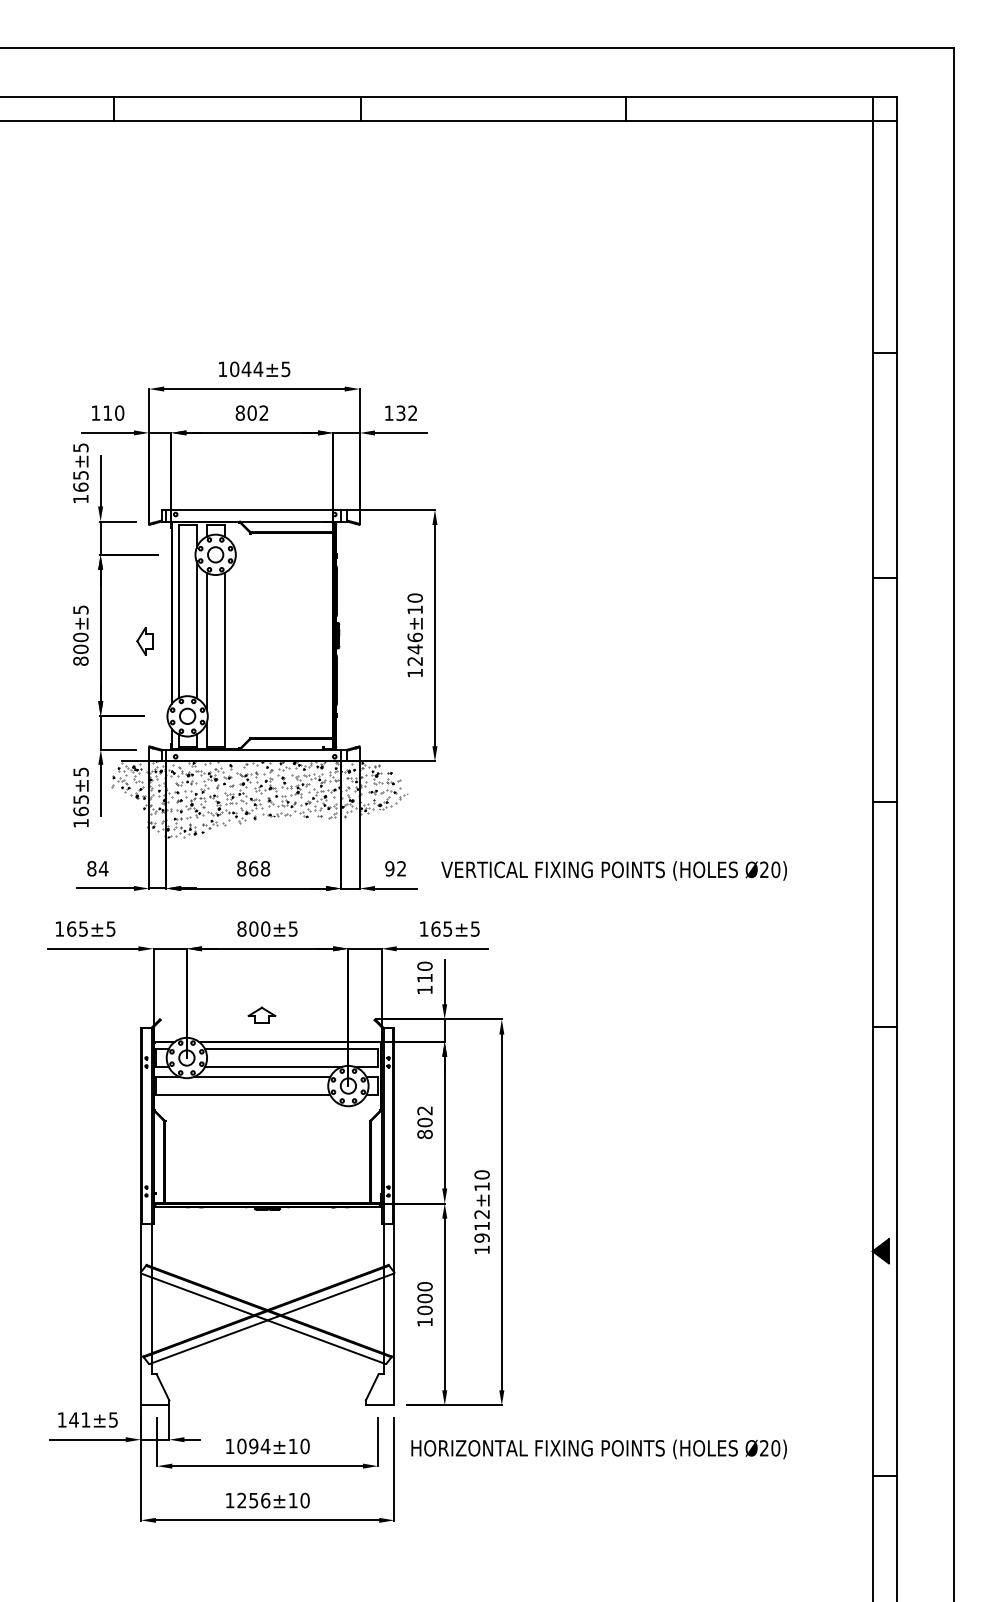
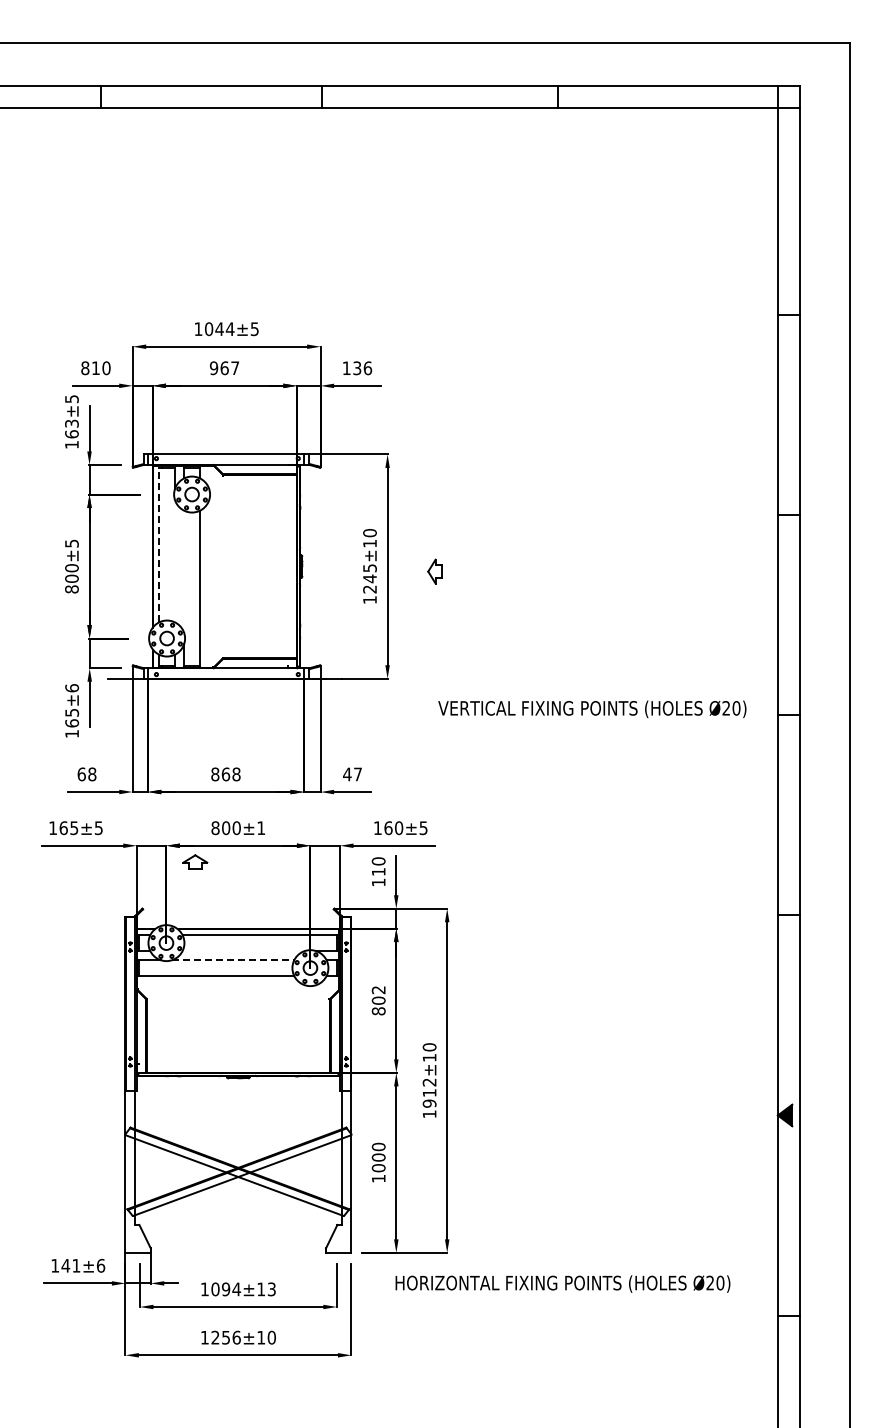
text: (96, 413) -> (85, 368), 110 -> 810
text: (250, 413) -> (223, 368), 802 -> 967
text: (412, 413) -> (367, 368), 132 -> 136
text: (80, 475) -> (71, 423), 165±5 -> 163±5
line: (179, 610) -> (159, 544), solid -> dashed
line: (197, 629) -> (175, 561), removed
text: (414, 637) -> (369, 568), 1246±10 -> 1245±10
part: (144, 641) -> (434, 571), moved
line: (207, 641) -> (184, 571), removed
text: (81, 772) -> (72, 688), 165±5 -> 165±6
hatch: (259, 799) -> (231, 712), removed
text: (97, 868) -> (86, 774), 84 -> 68
text: (395, 868) -> (352, 774), 92 -> 47
text: (614, 871) -> (592, 709), moved
text: (293, 929) -> (261, 828), 800±5 -> 800±1
text: (448, 929) -> (399, 828), 165±5 -> 160±5
part: (262, 1014) -> (195, 861), moved
line: (273, 1067) -> (243, 951), removed
line: (262, 1077) -> (233, 960), solid -> dashed
text: (114, 1419) -> (101, 1265), 141±5 -> 141±6
text: (304, 1446) -> (271, 1289), 1094±10 -> 1094±13
text: (598, 1448) -> (562, 1283), moved

